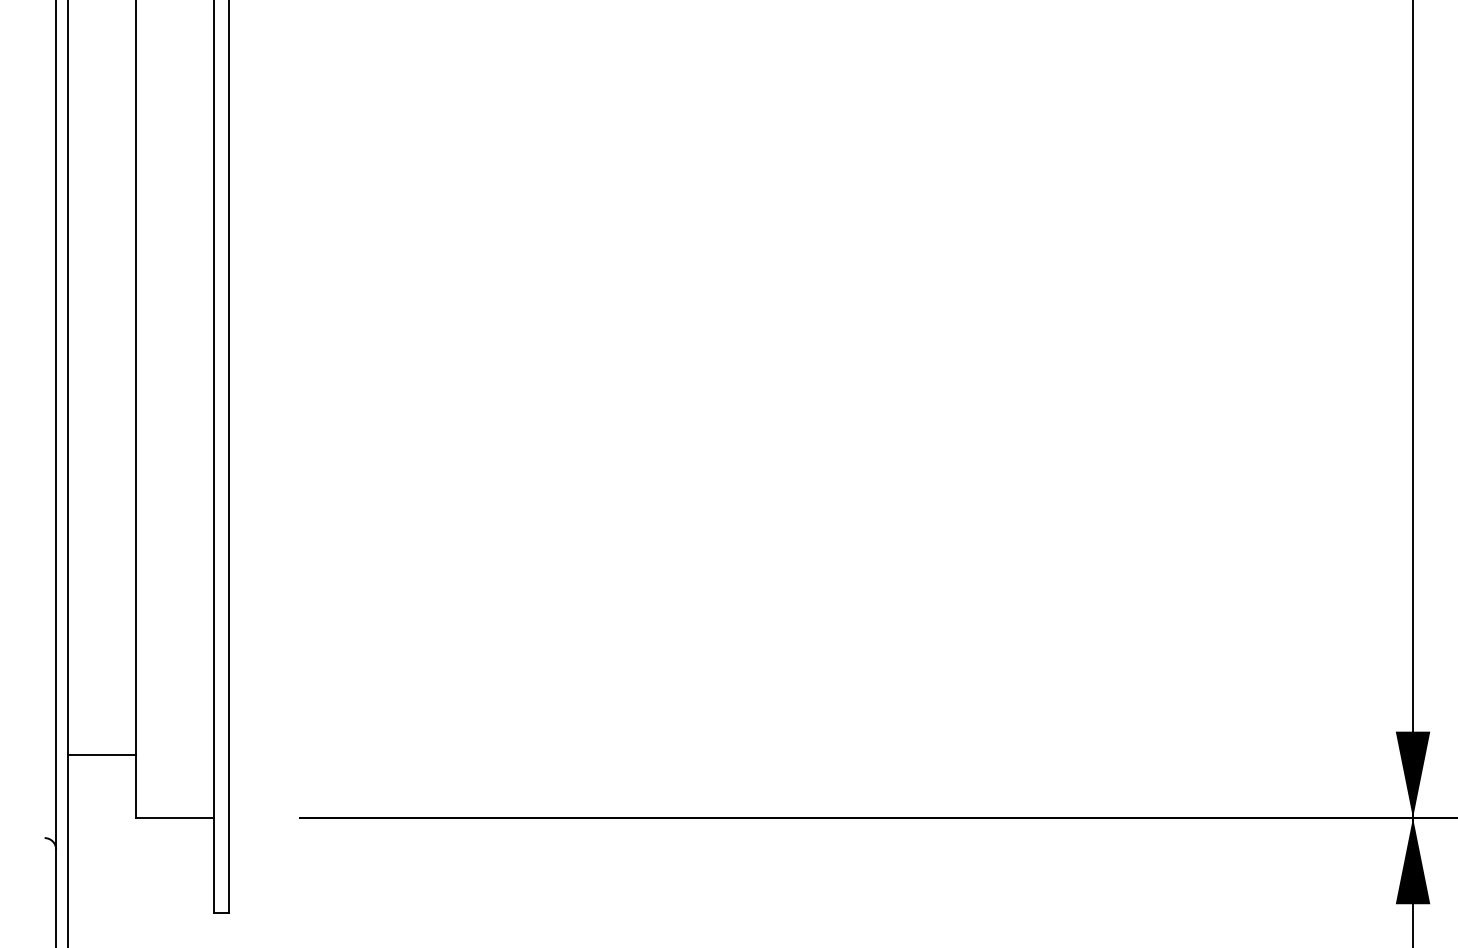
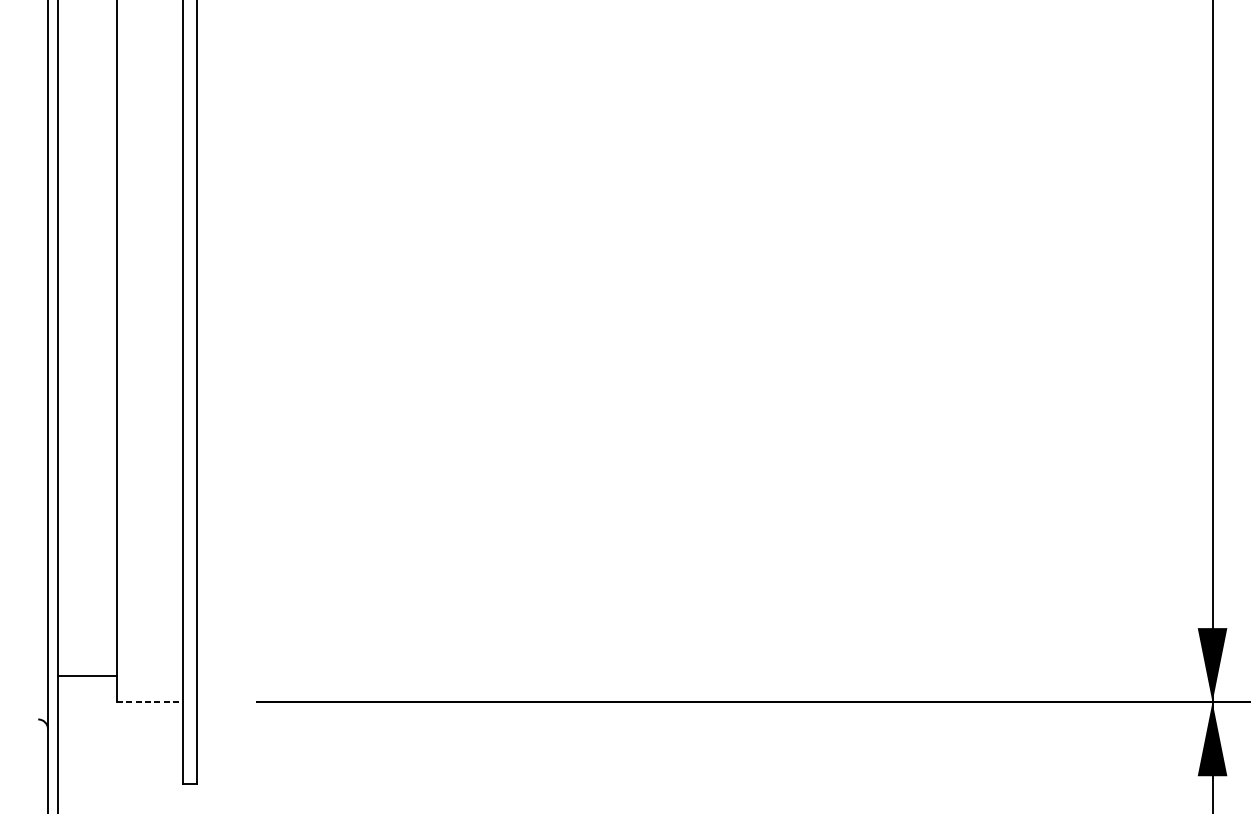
line: (101, 754) -> (86, 676), moved
line: (174, 817) -> (149, 701), solid -> dashed

